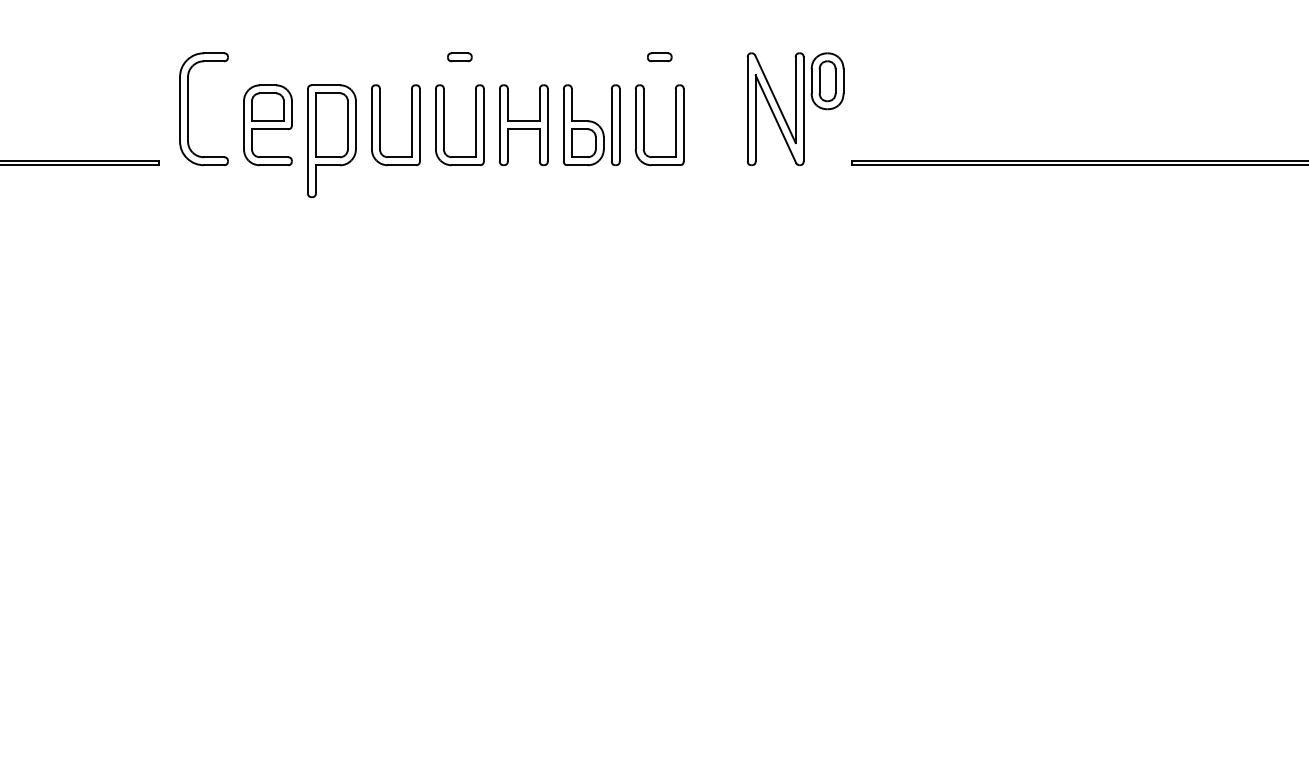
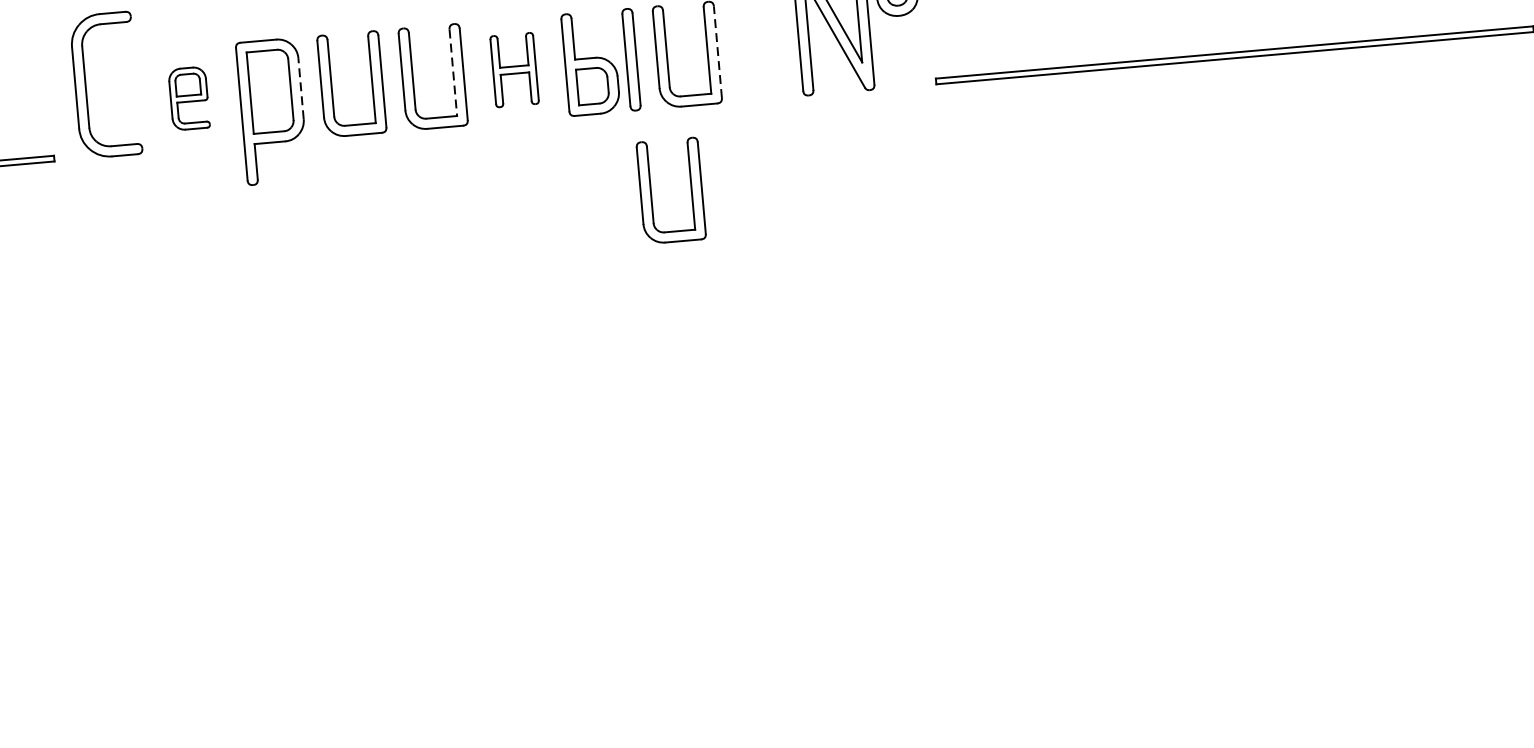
line: (475, 123) -> (452, 73), solid -> dashed
line: (355, 124) -> (300, 87), solid -> dashed
part: (267, 125) -> (188, 98), size x0.6
part: (523, 125) -> (514, 70), size x0.7
line: (683, 125) -> (717, 52), solid -> dashed
part: (622, 230) -> (651, 192), added

